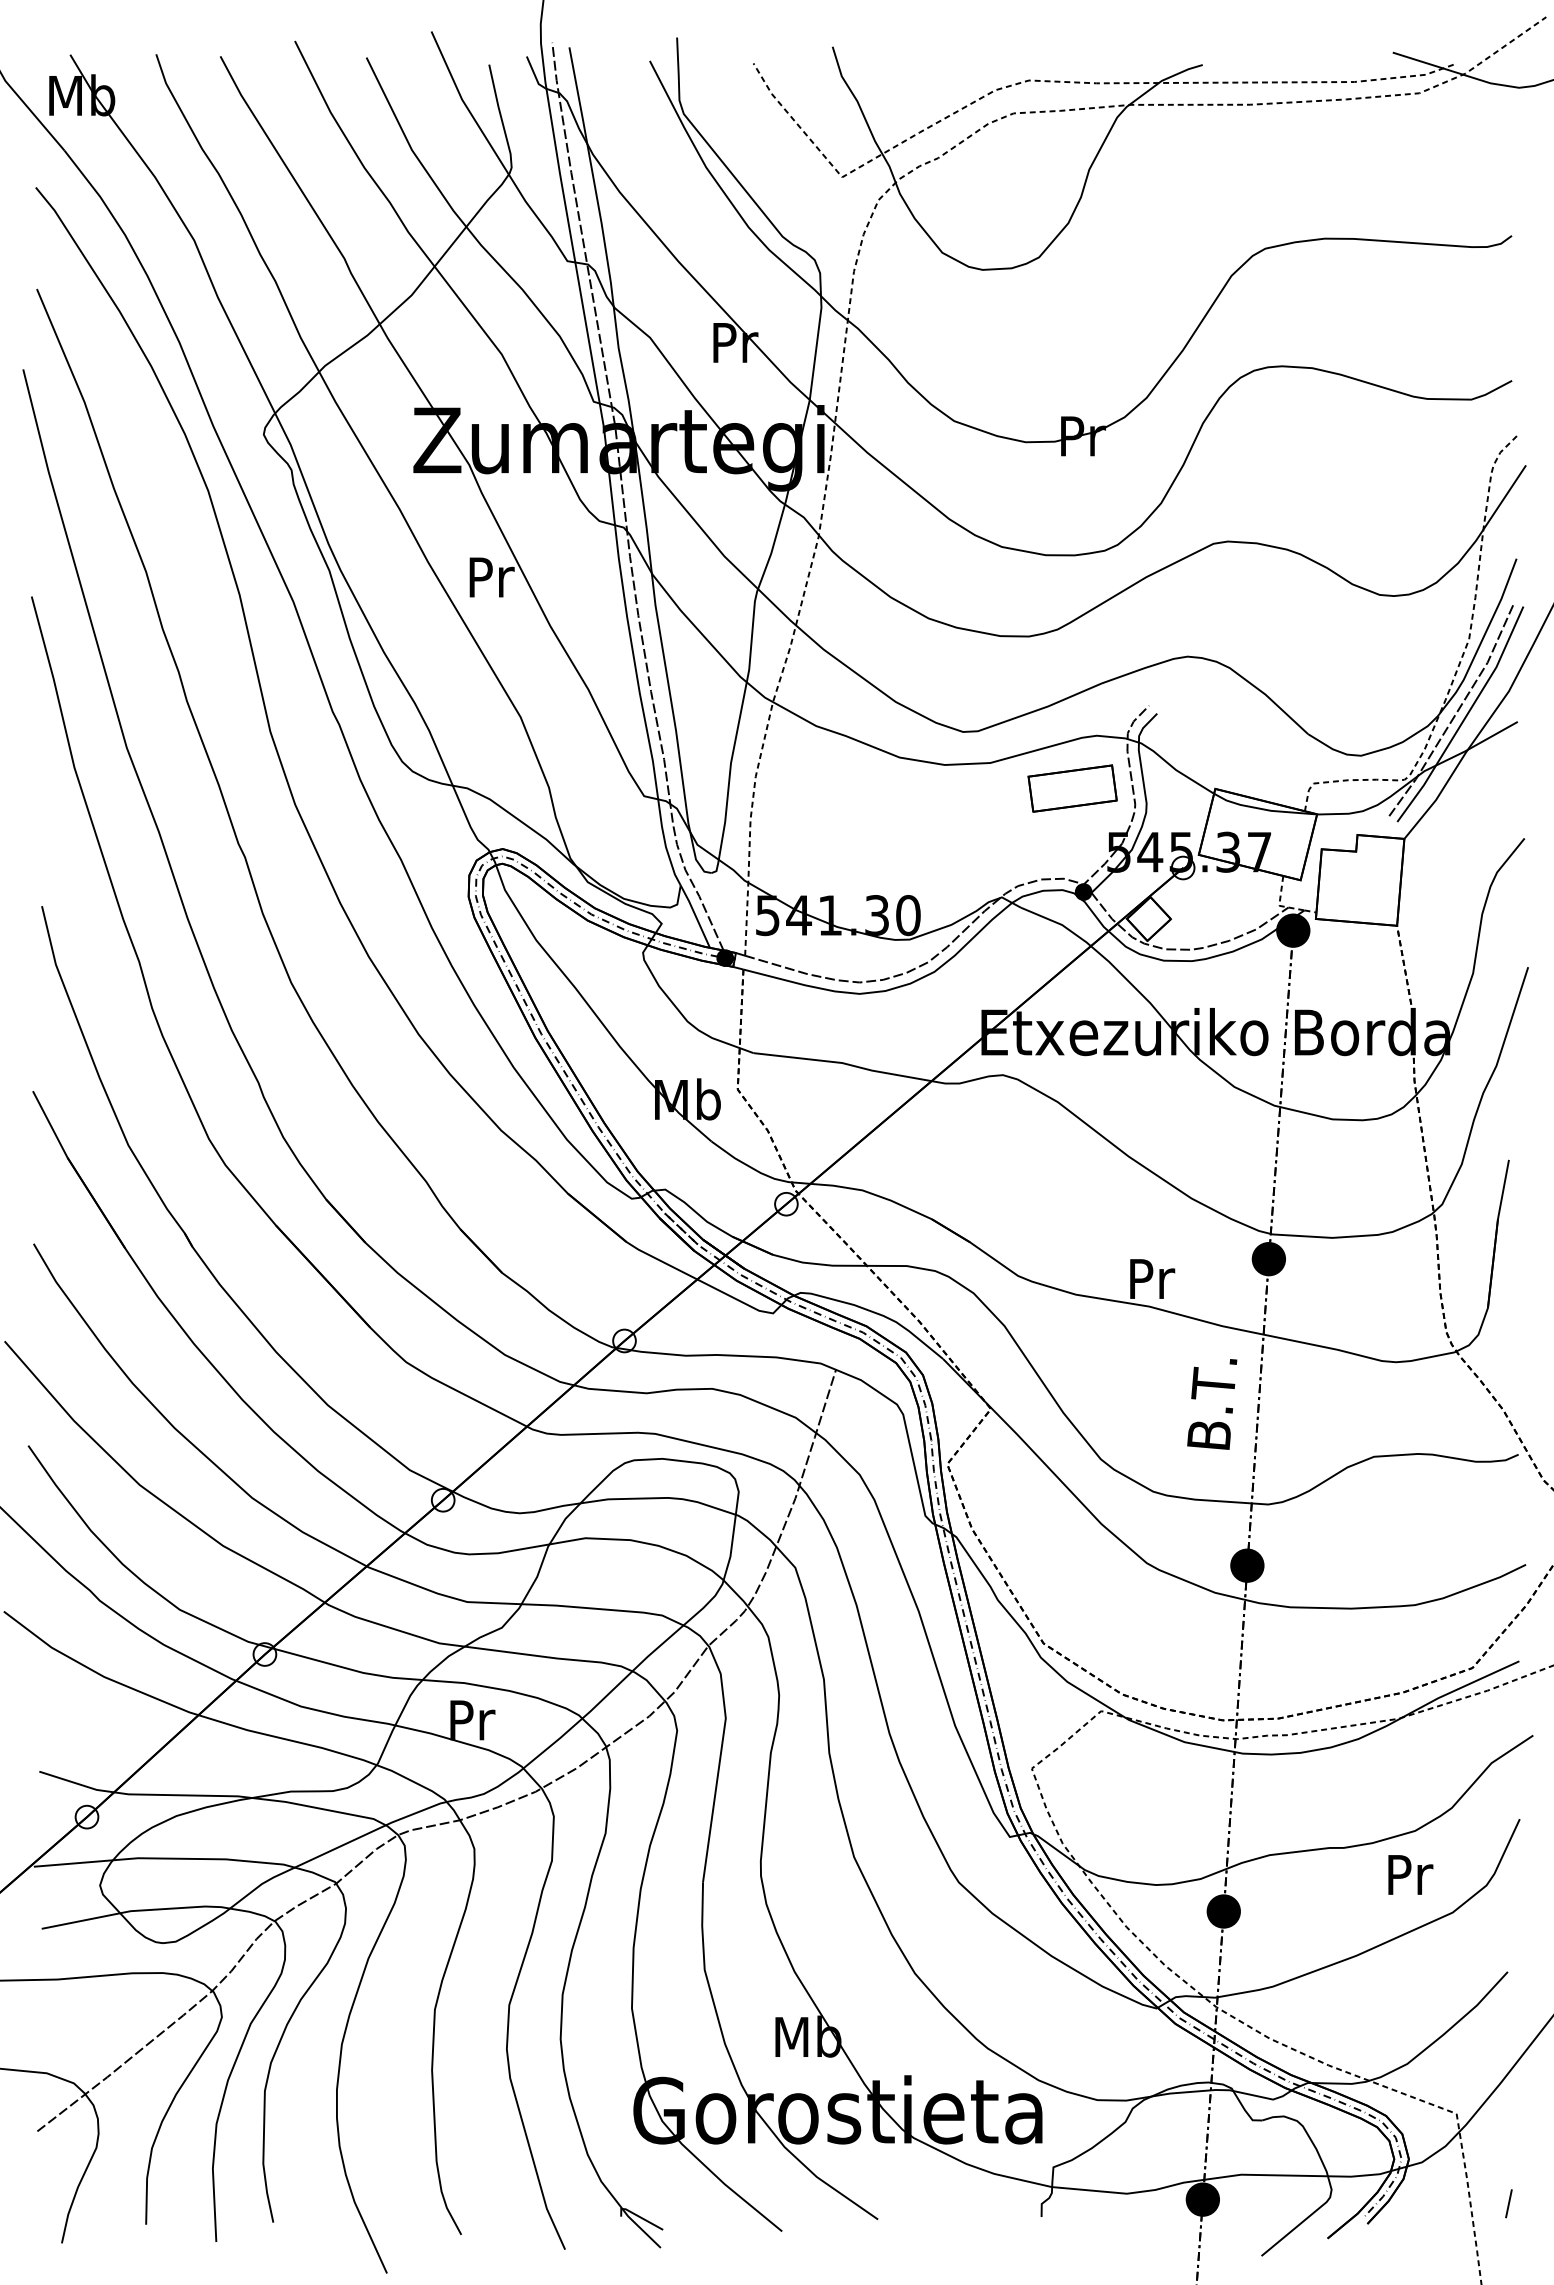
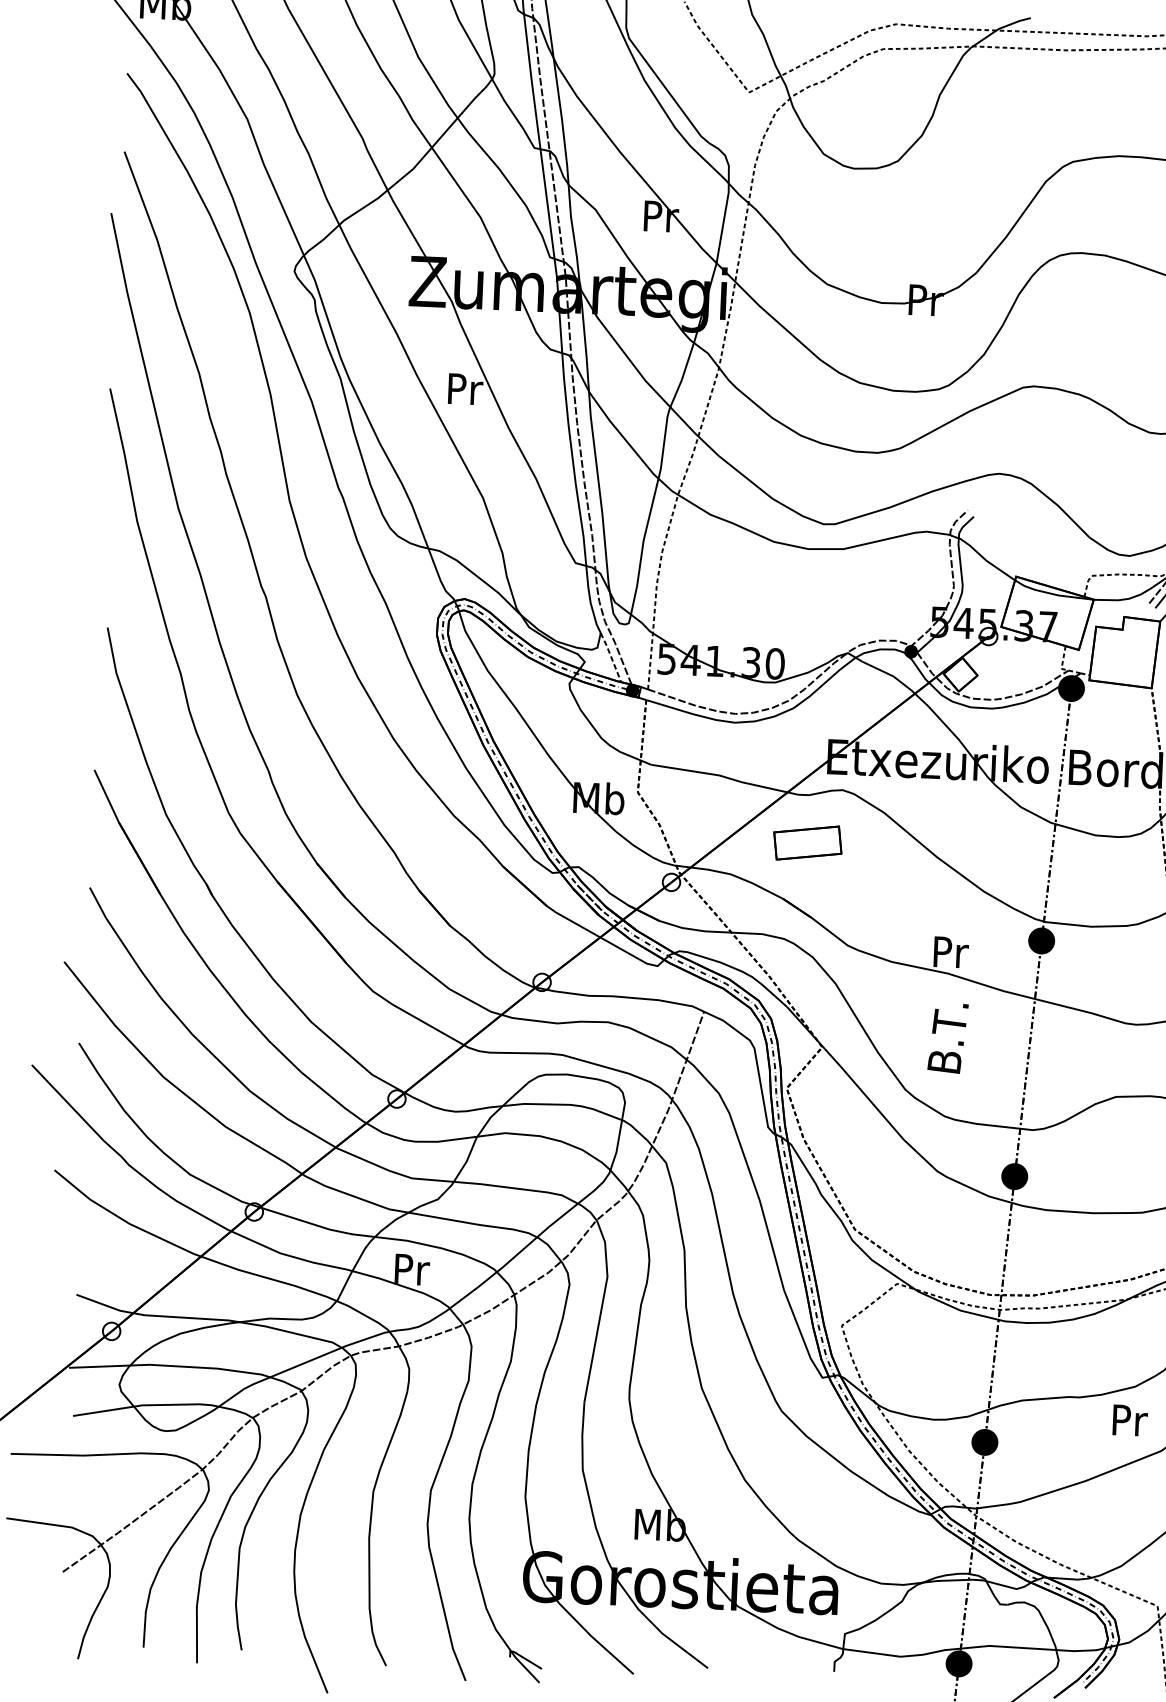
part: (1072, 788) -> (807, 842), moved
line: (695, 916) -> (611, 657), solid -> dashed
text: (1212, 1404) -> (948, 1038), moved

